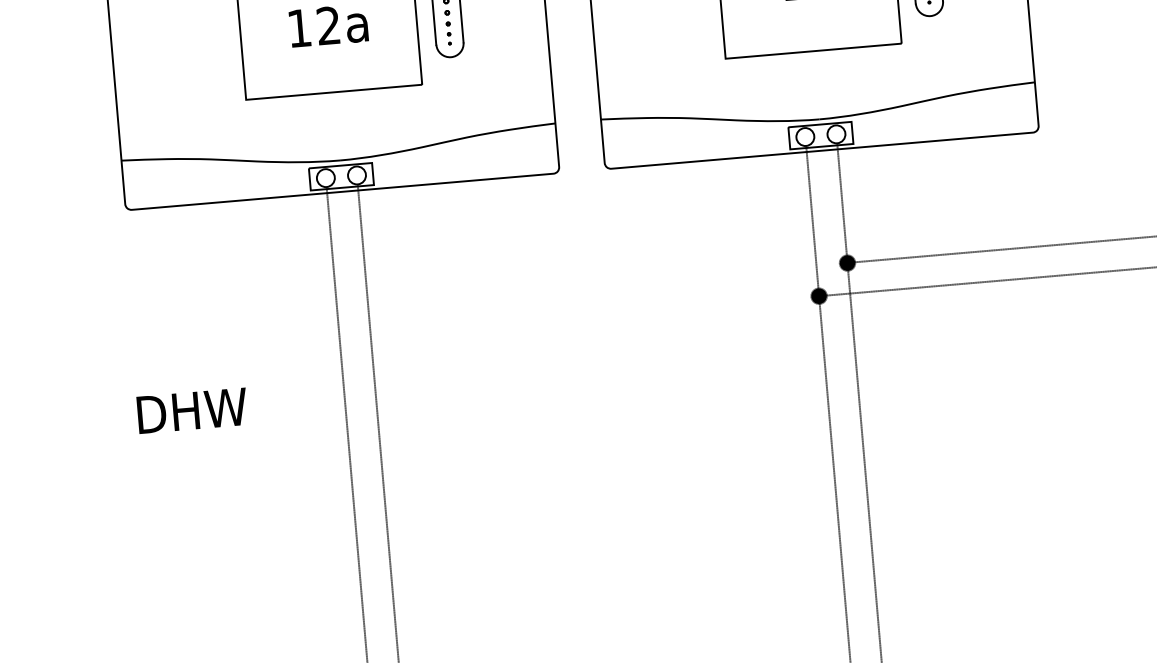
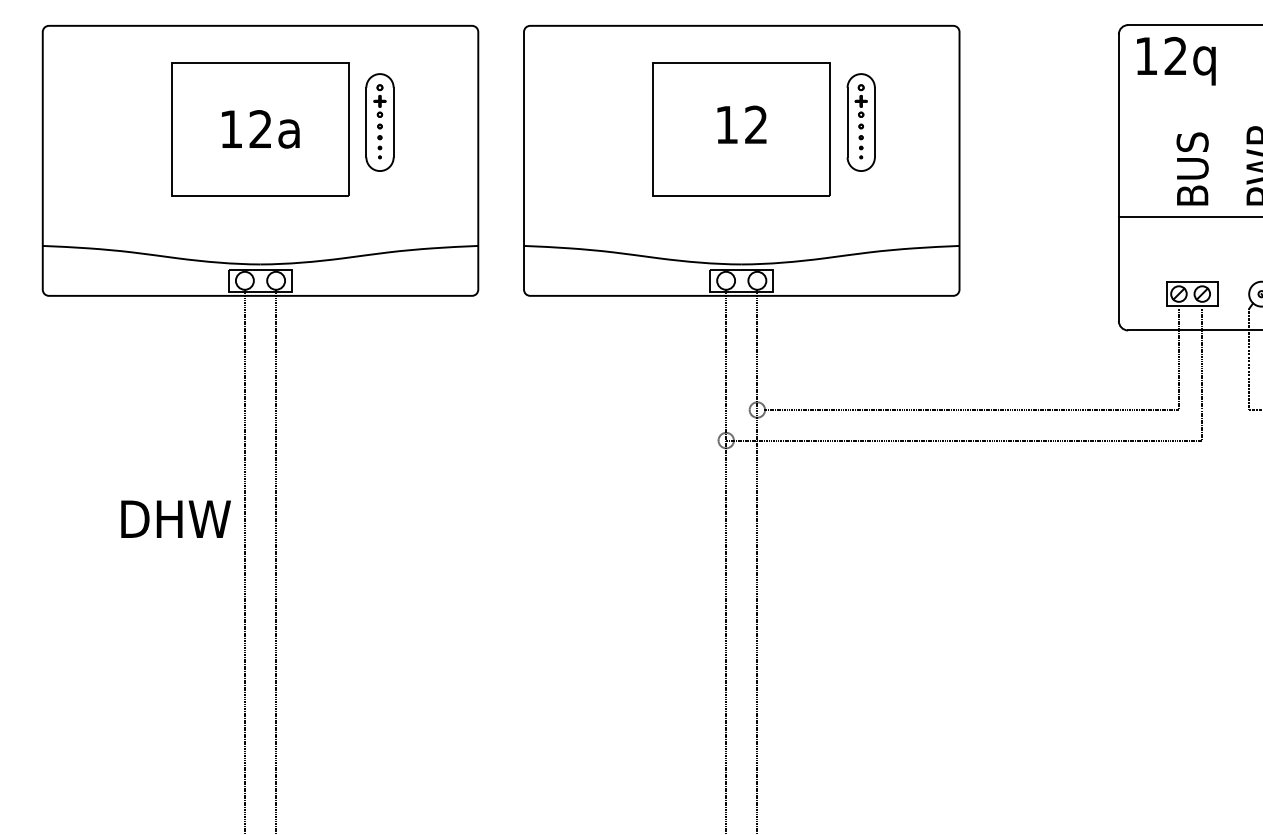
fill: (847, 262) -> (757, 409), removed
fill: (818, 296) -> (725, 440), removed
text: (191, 410) -> (175, 518), moved

